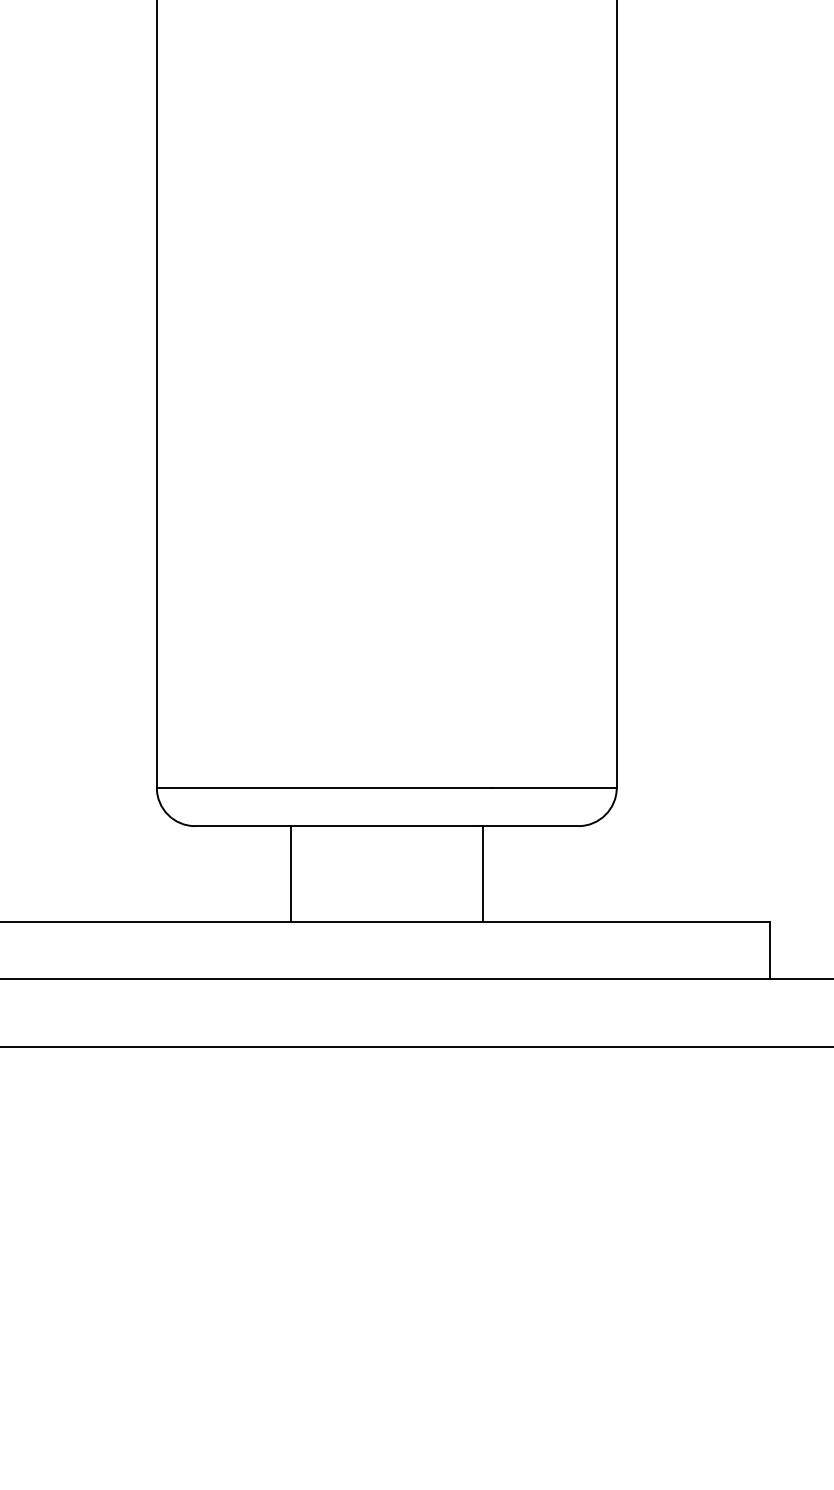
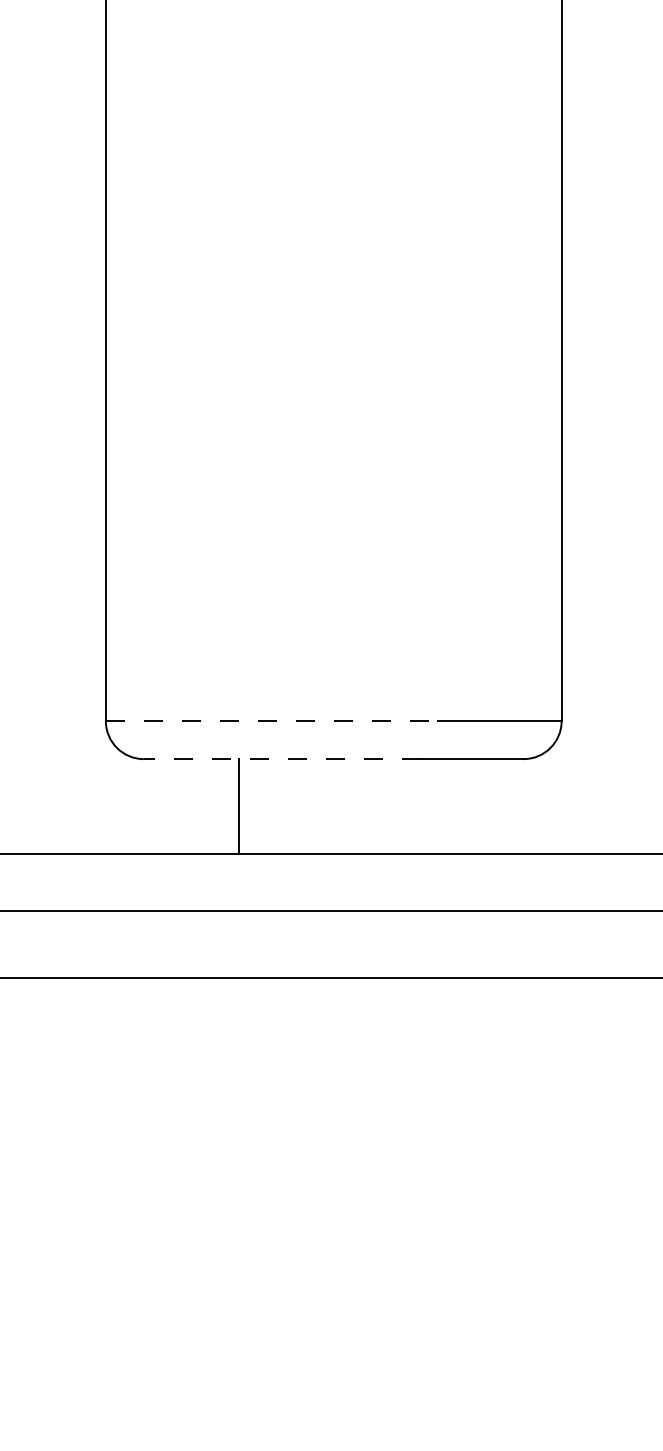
line: (324, 787) -> (271, 720), solid -> dashed
line: (334, 826) -> (281, 759), solid -> dashed
line: (482, 873) -> (428, 806), removed

